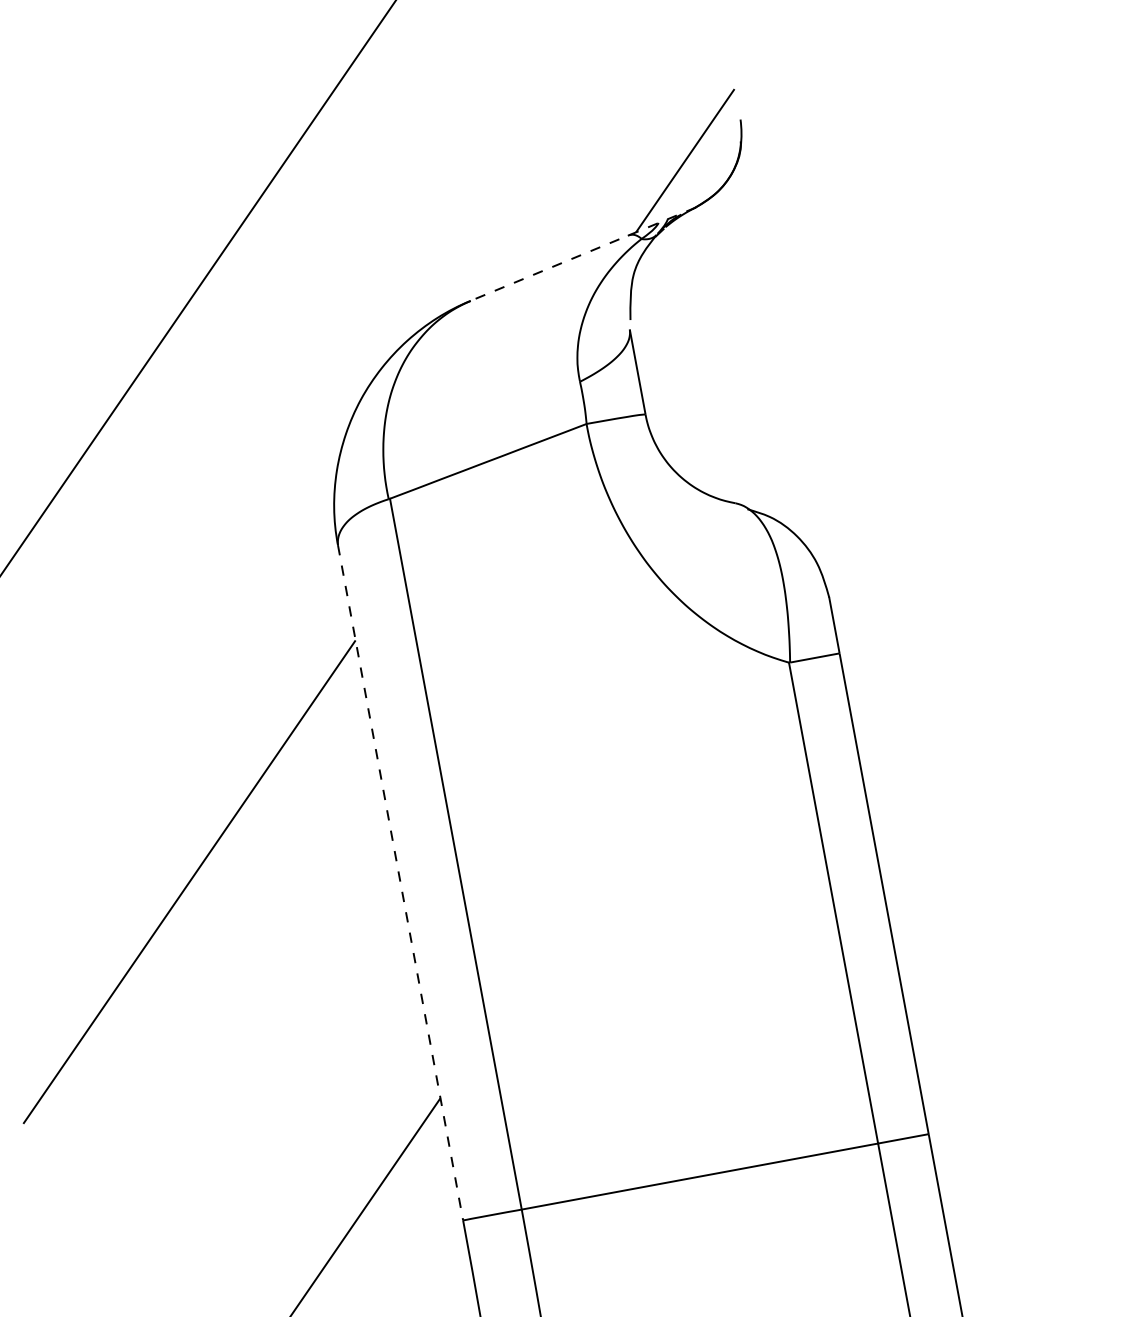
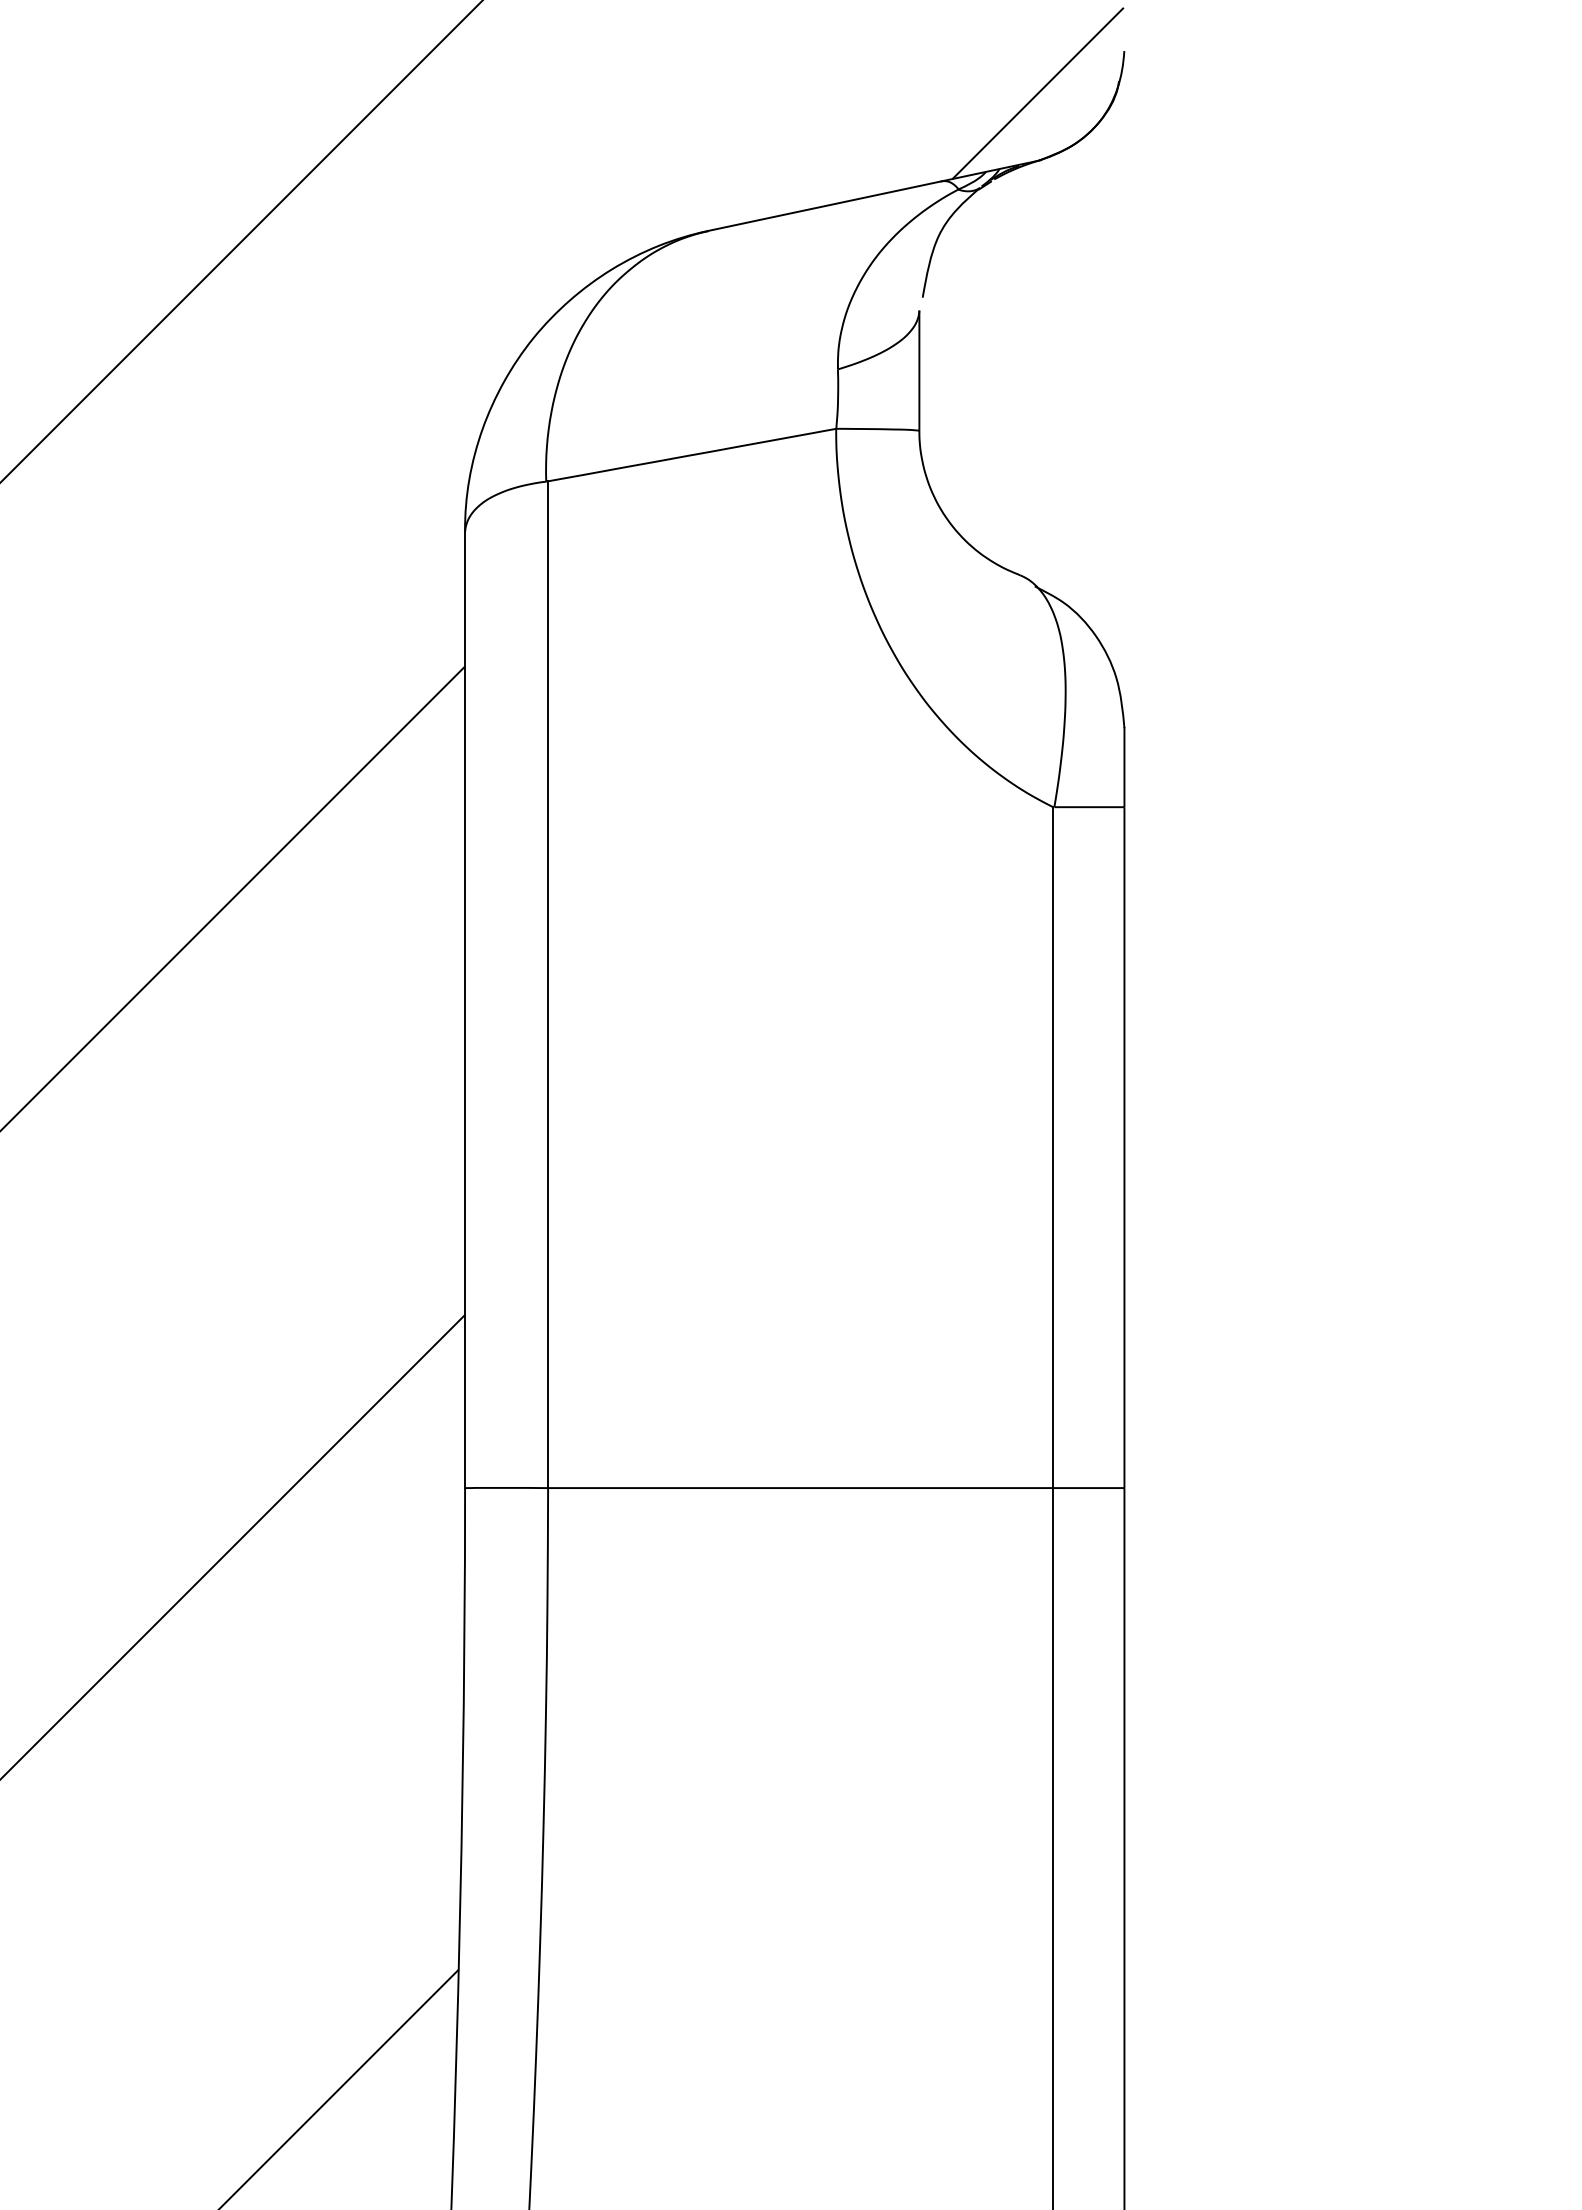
line: (583, 254) -> (874, 195), dashed -> solid
line: (400, 883) -> (465, 1010), dashed -> solid

